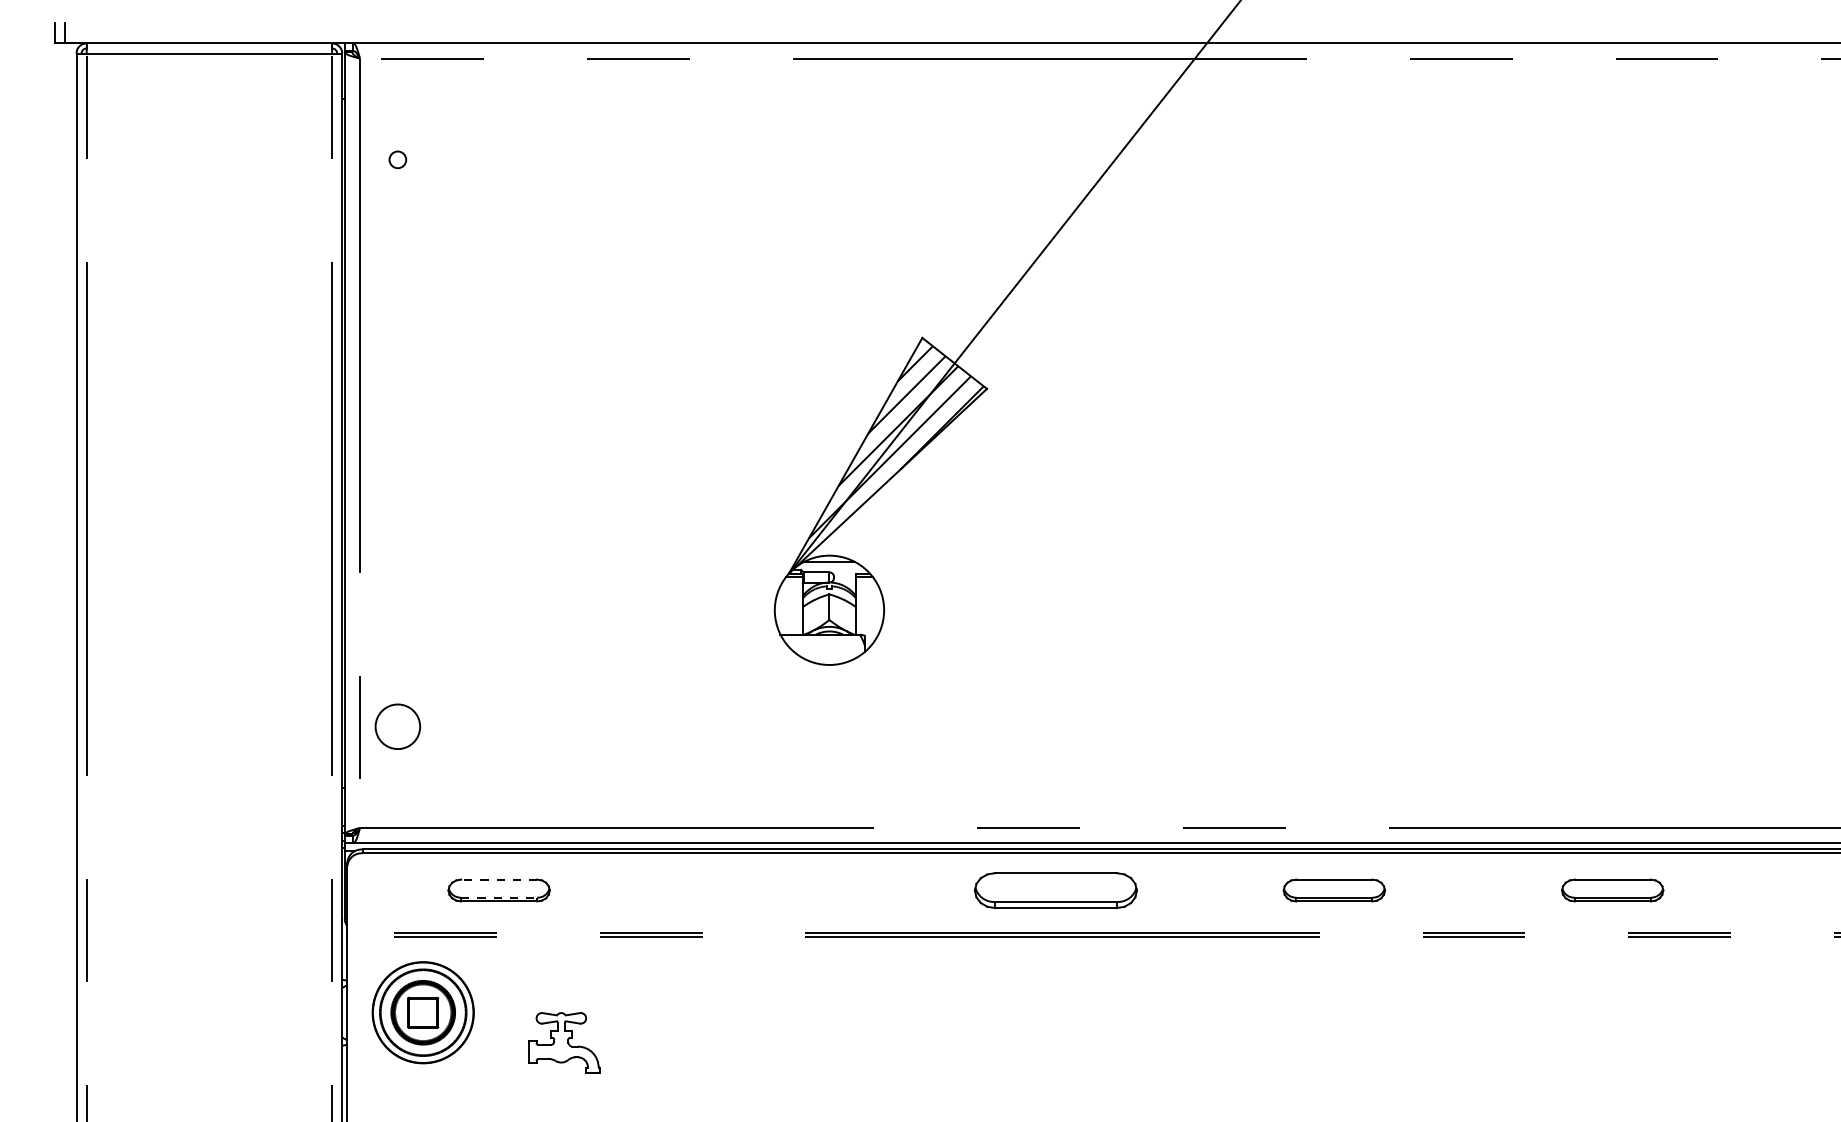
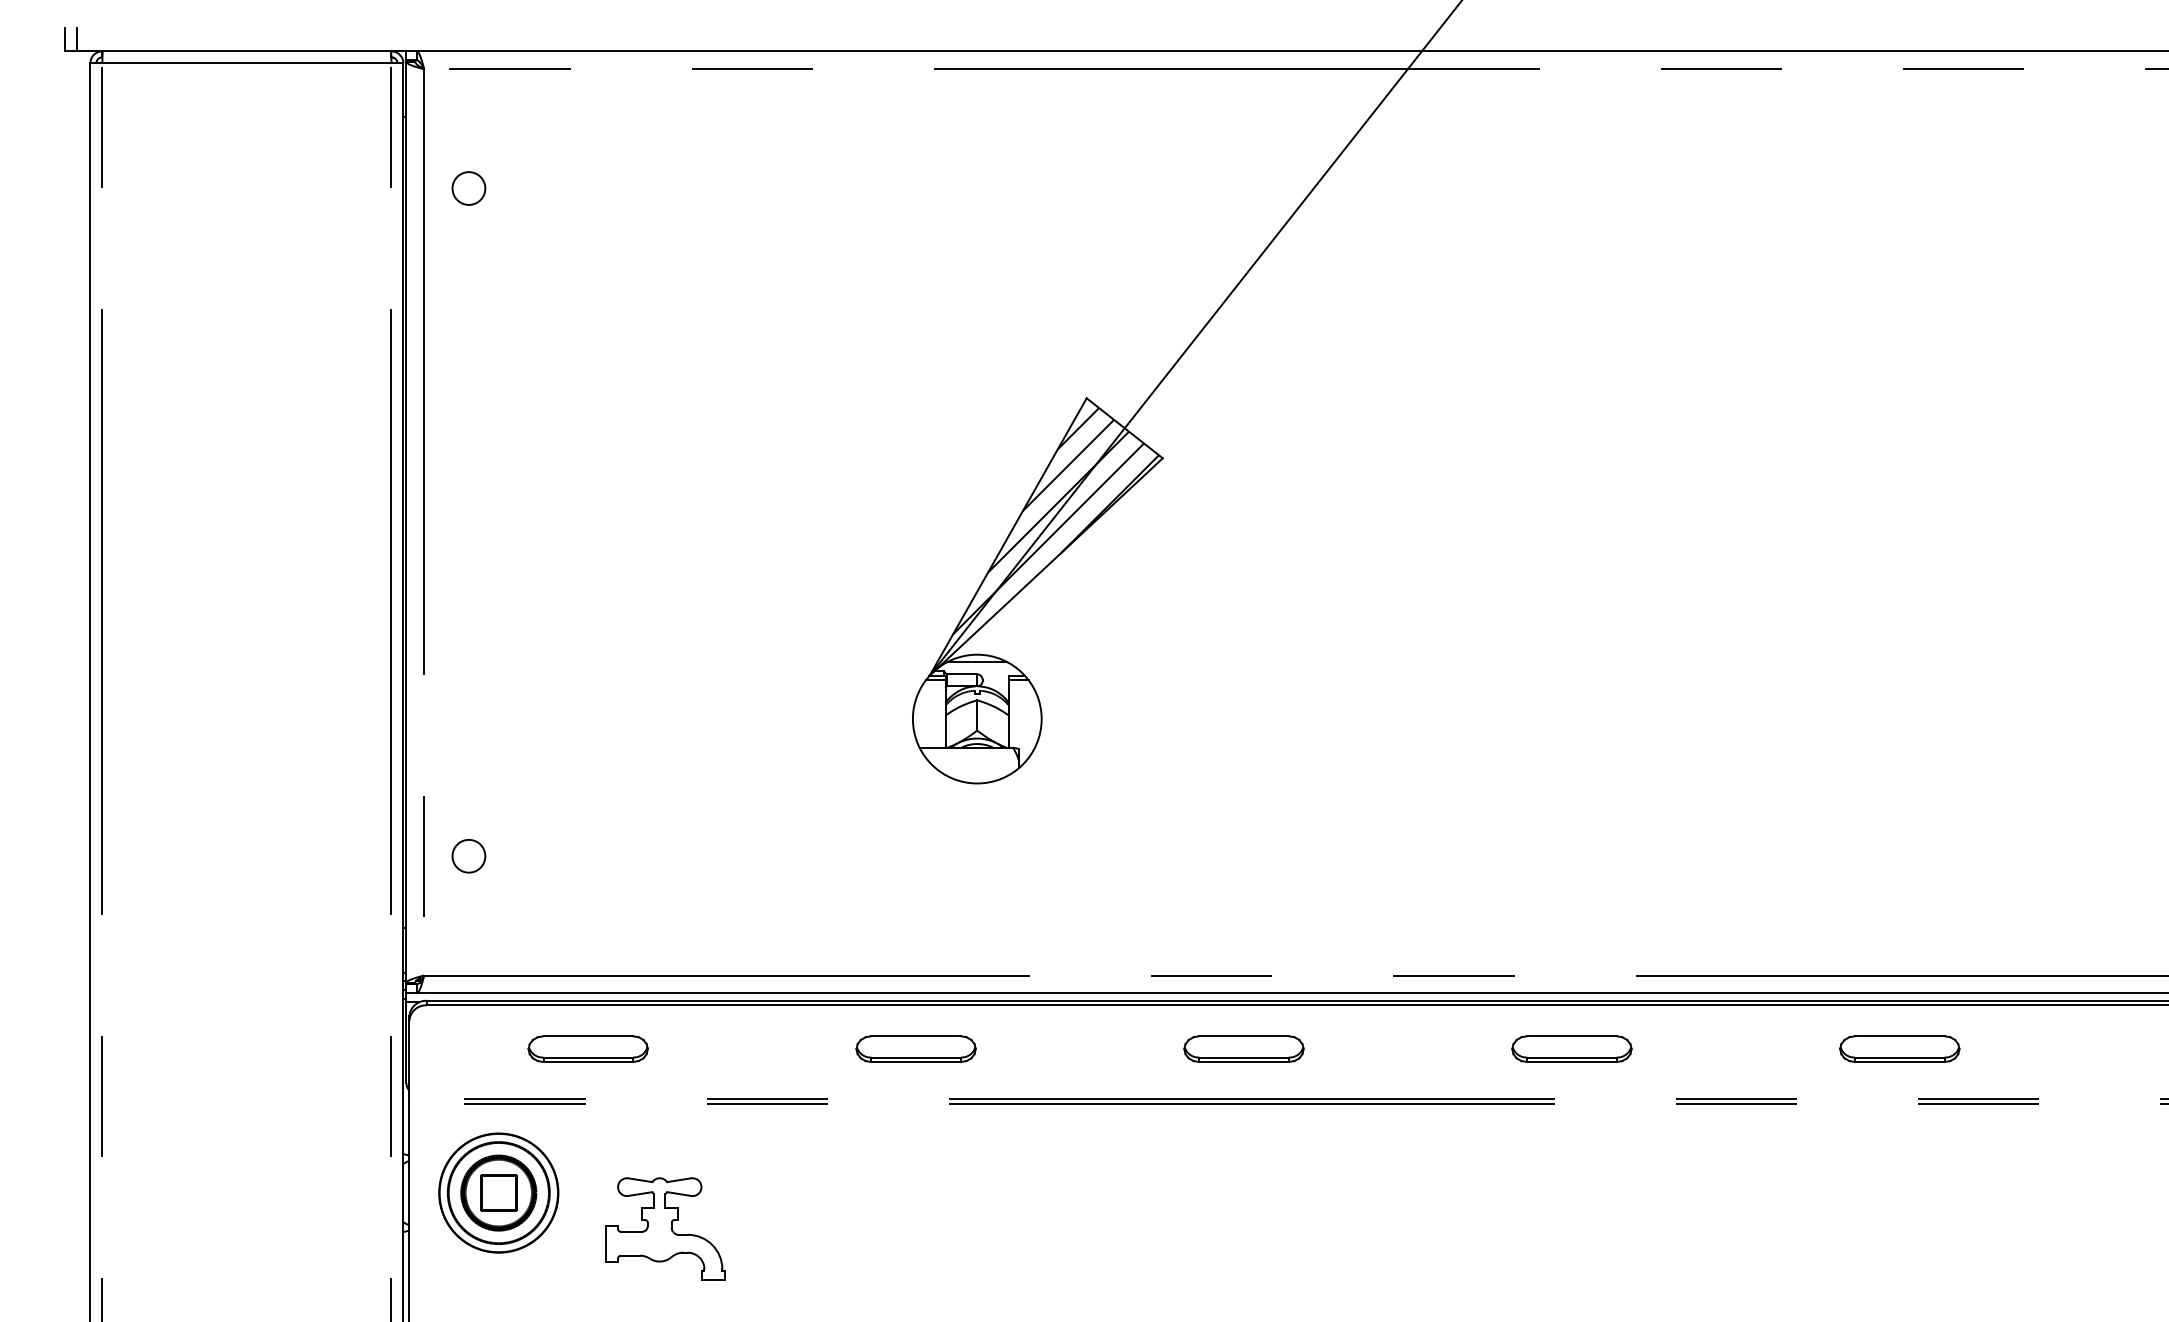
circle: (397, 159) -> (468, 188), size x1.67
circle: (397, 726) -> (468, 855), size x0.62
line: (499, 879) -> (588, 1036), dashed -> solid
part: (777, 889) -> (915, 1048), added
part: (1055, 889) -> (1243, 1048), size x0.62
line: (499, 897) -> (588, 1057), dashed -> solid
part: (564, 1042) -> (665, 1228), size x1.43

